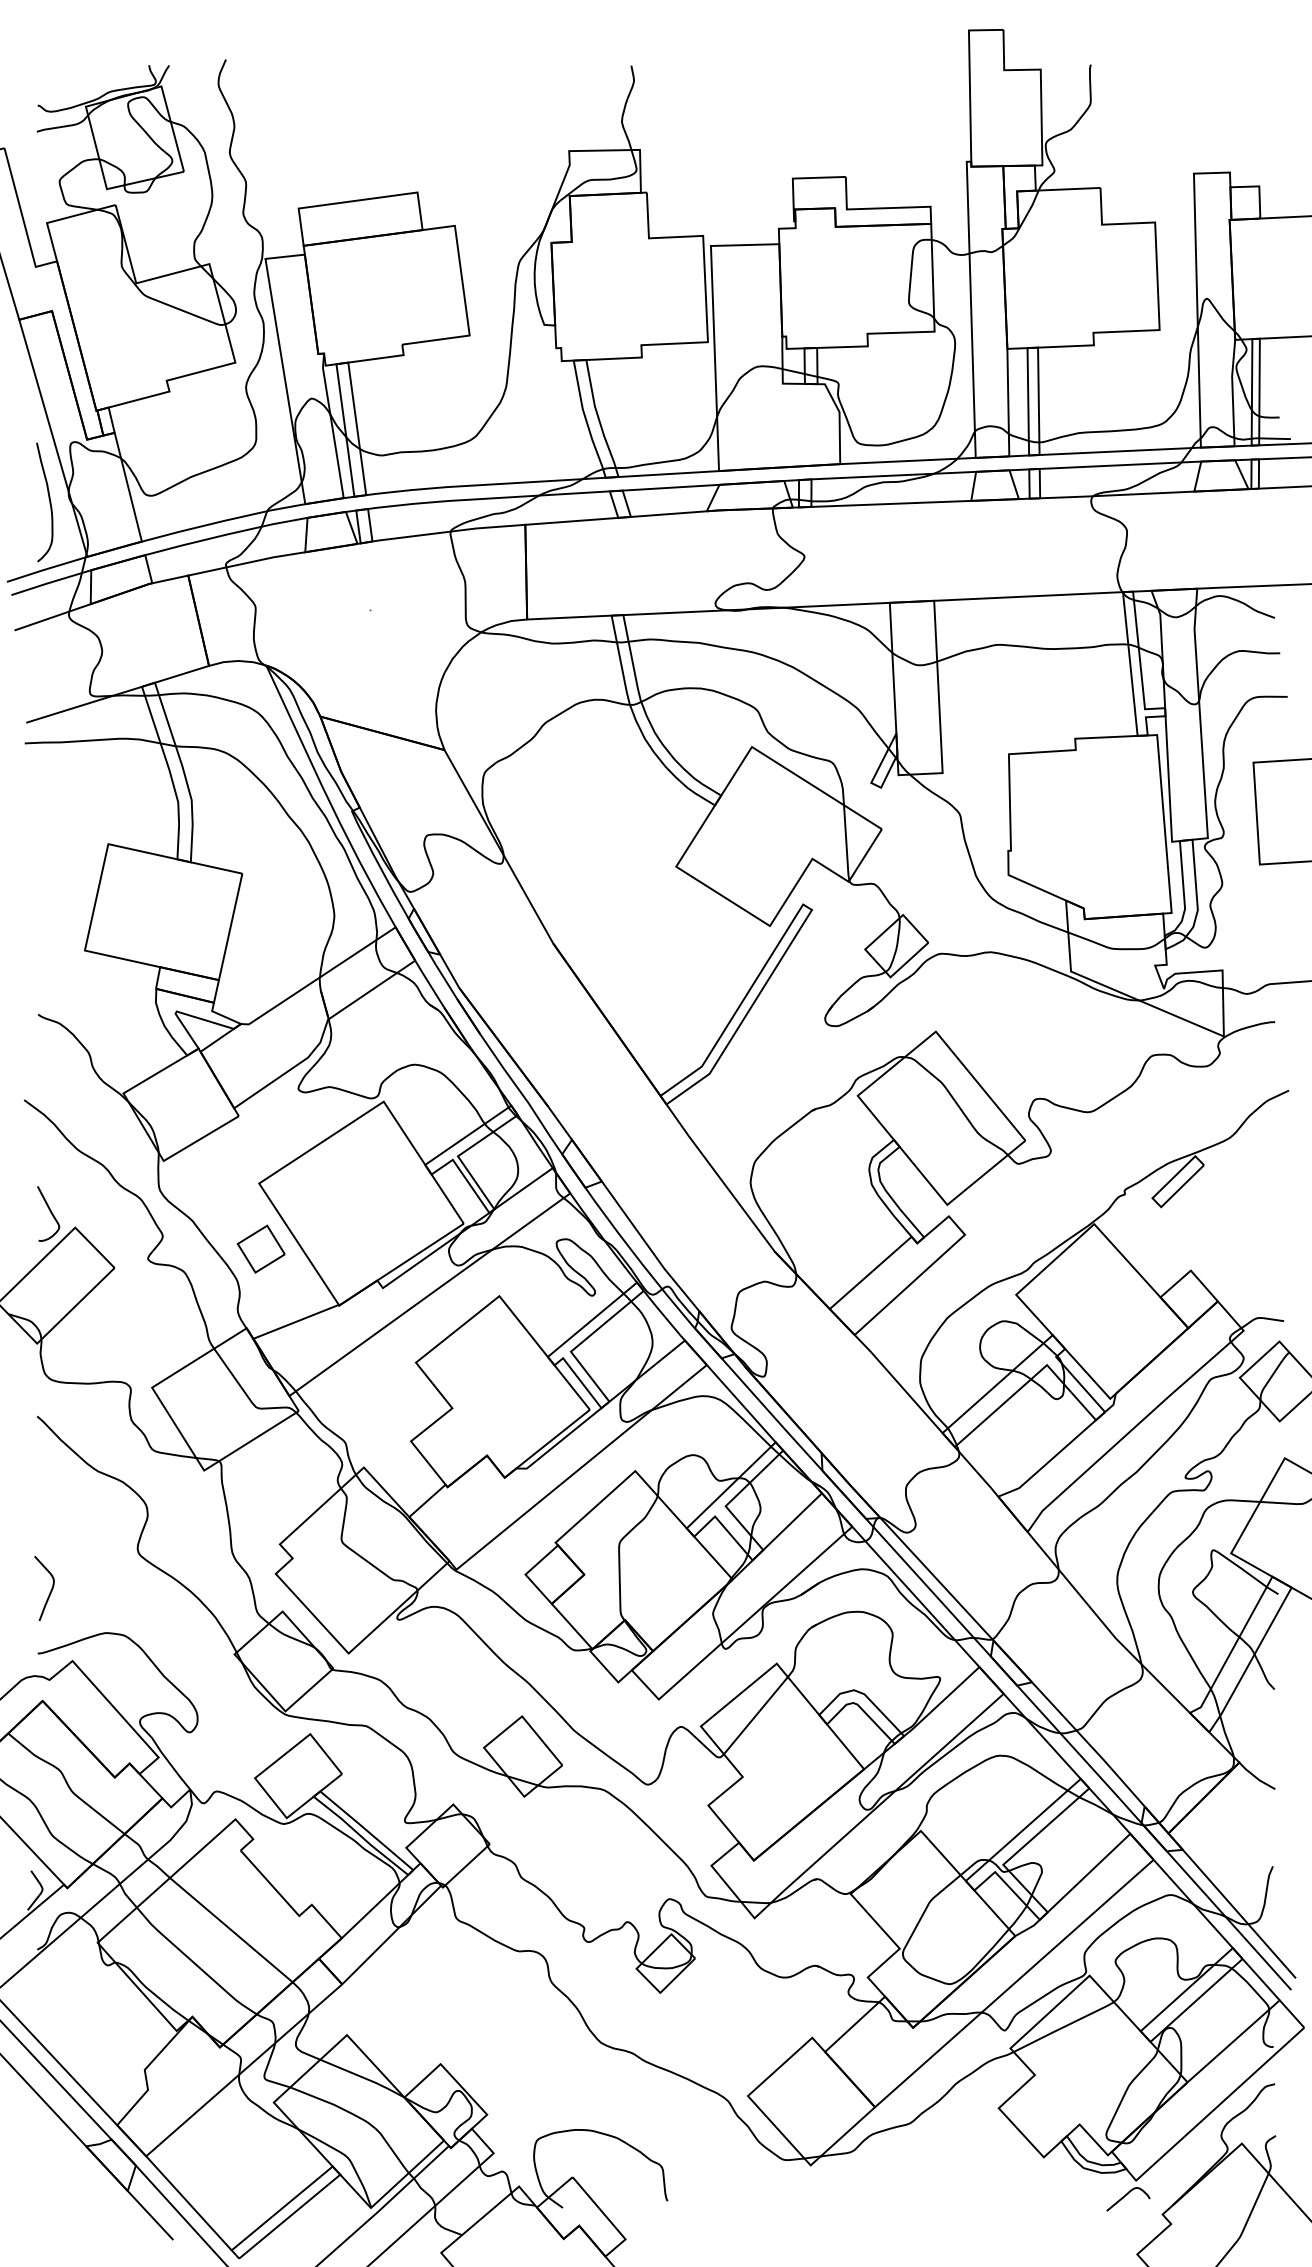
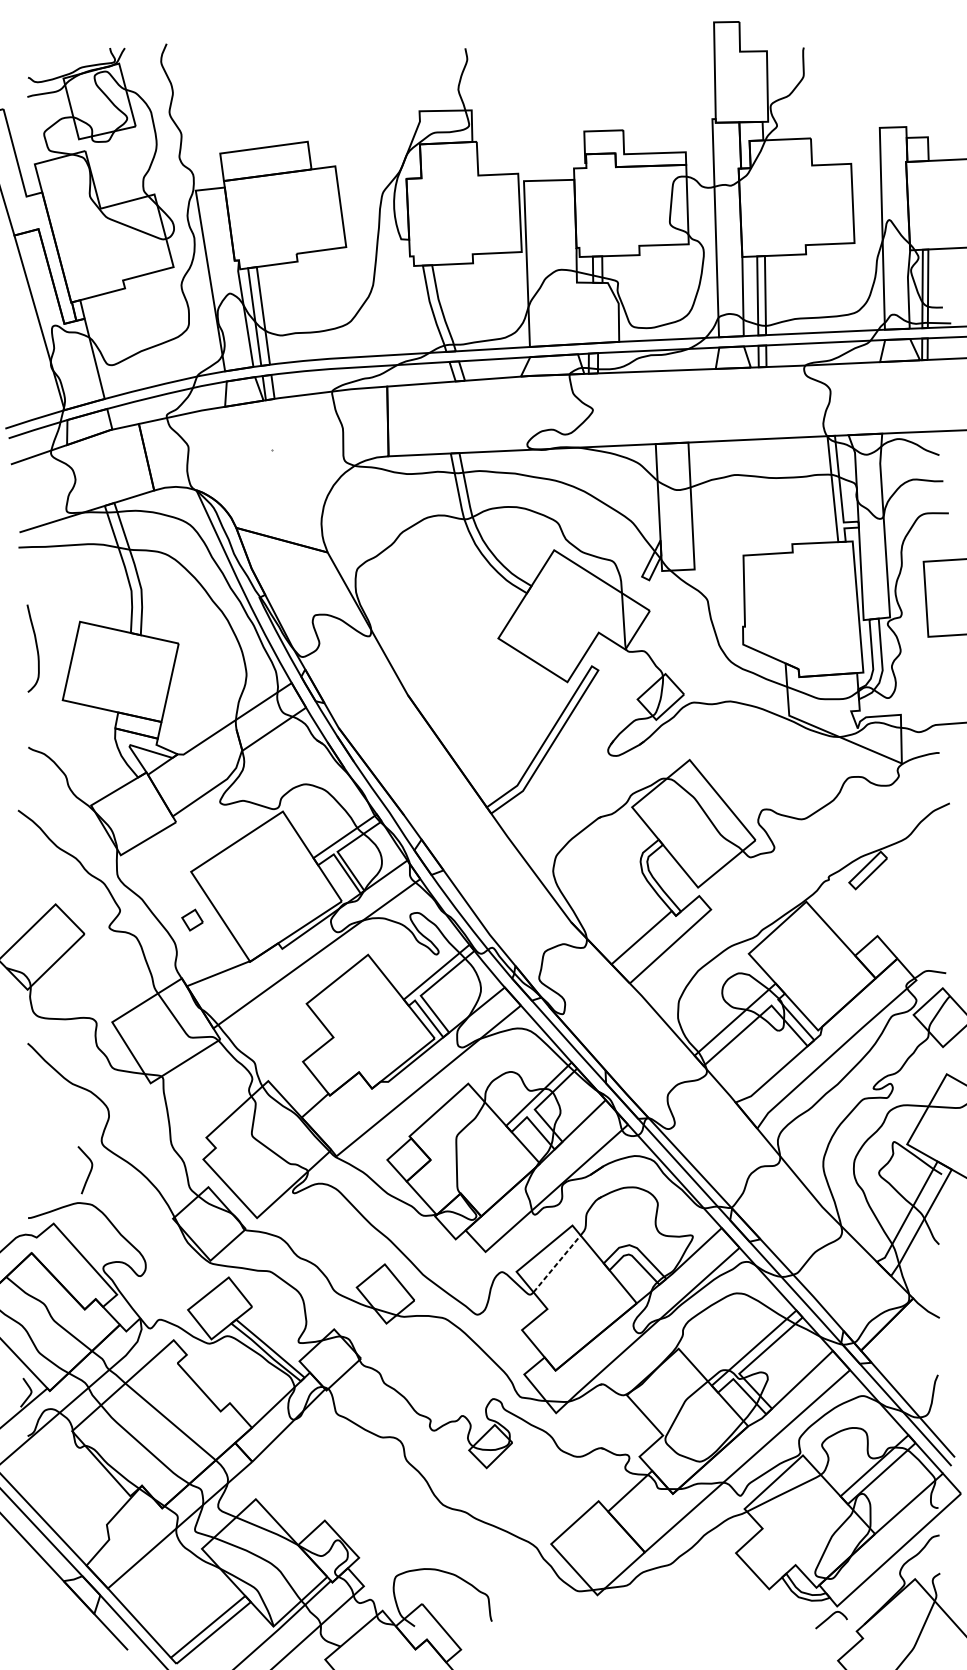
curve: (49, 502) -> (36, 648), moved
curve: (50, 1213) -> (37, 893), removed
part: (260, 1248) -> (192, 919), size x0.6
curve: (50, 1590) -> (89, 1171), moved
line: (756, 1715) -> (557, 1263), solid -> dashed

